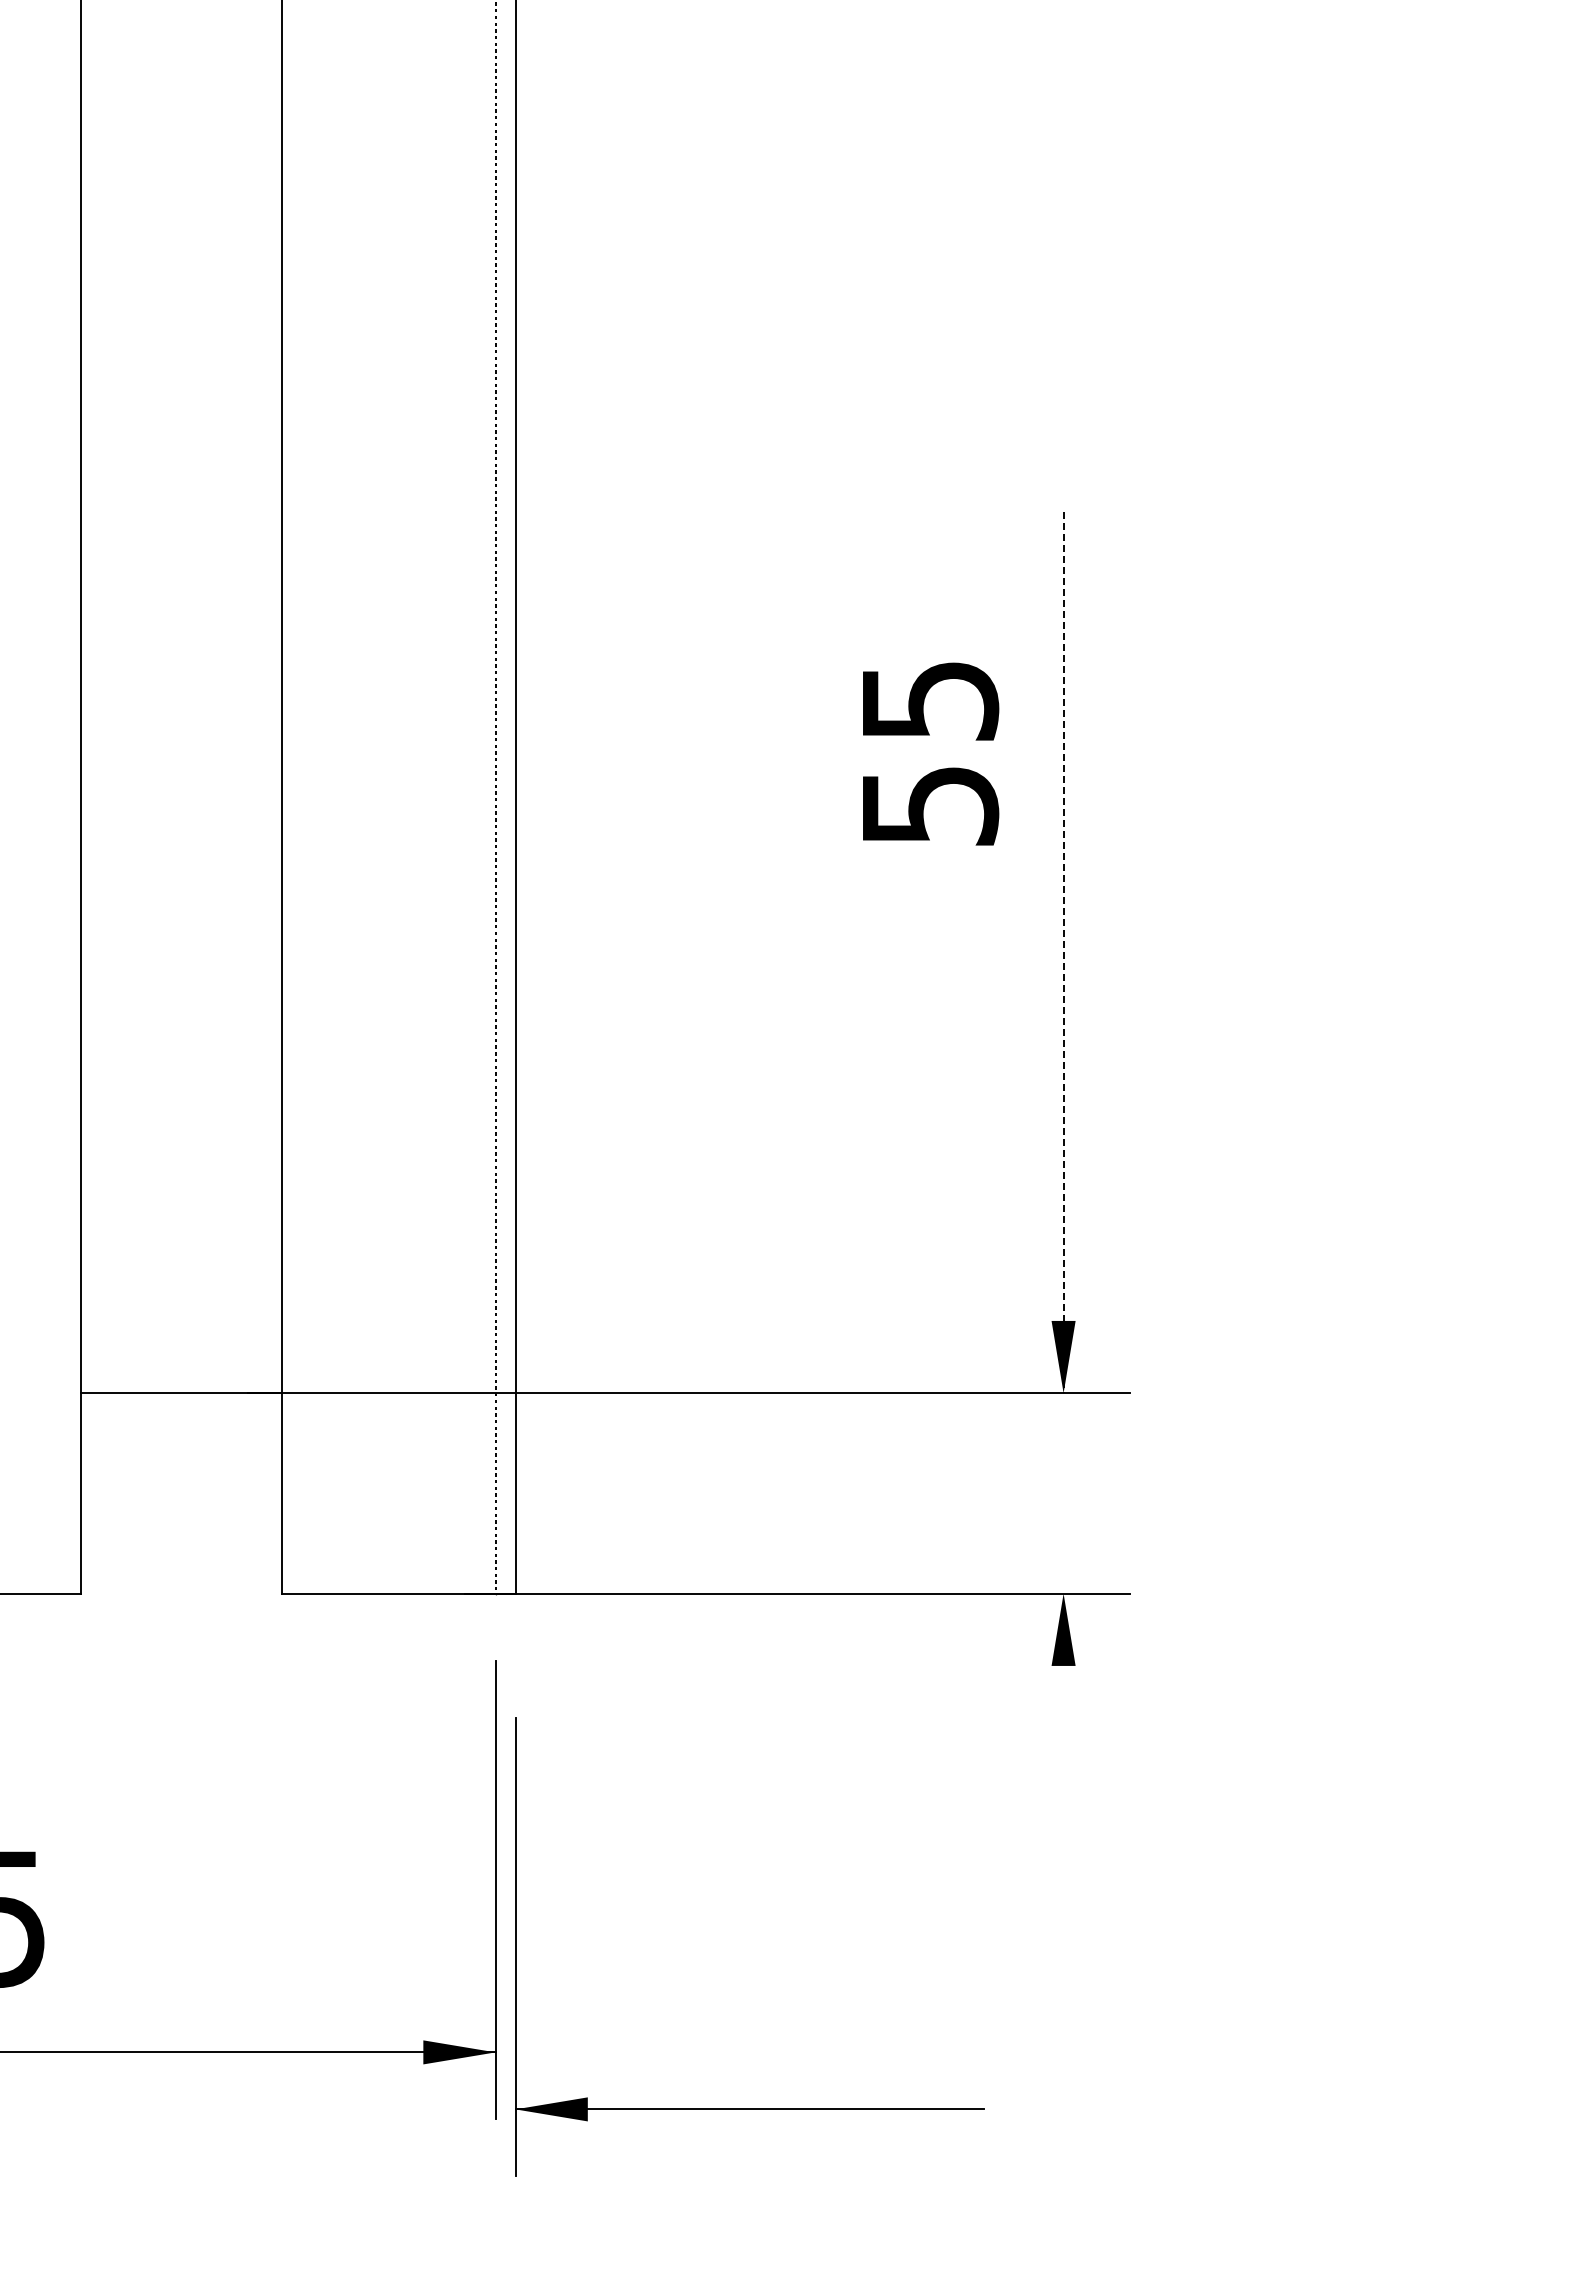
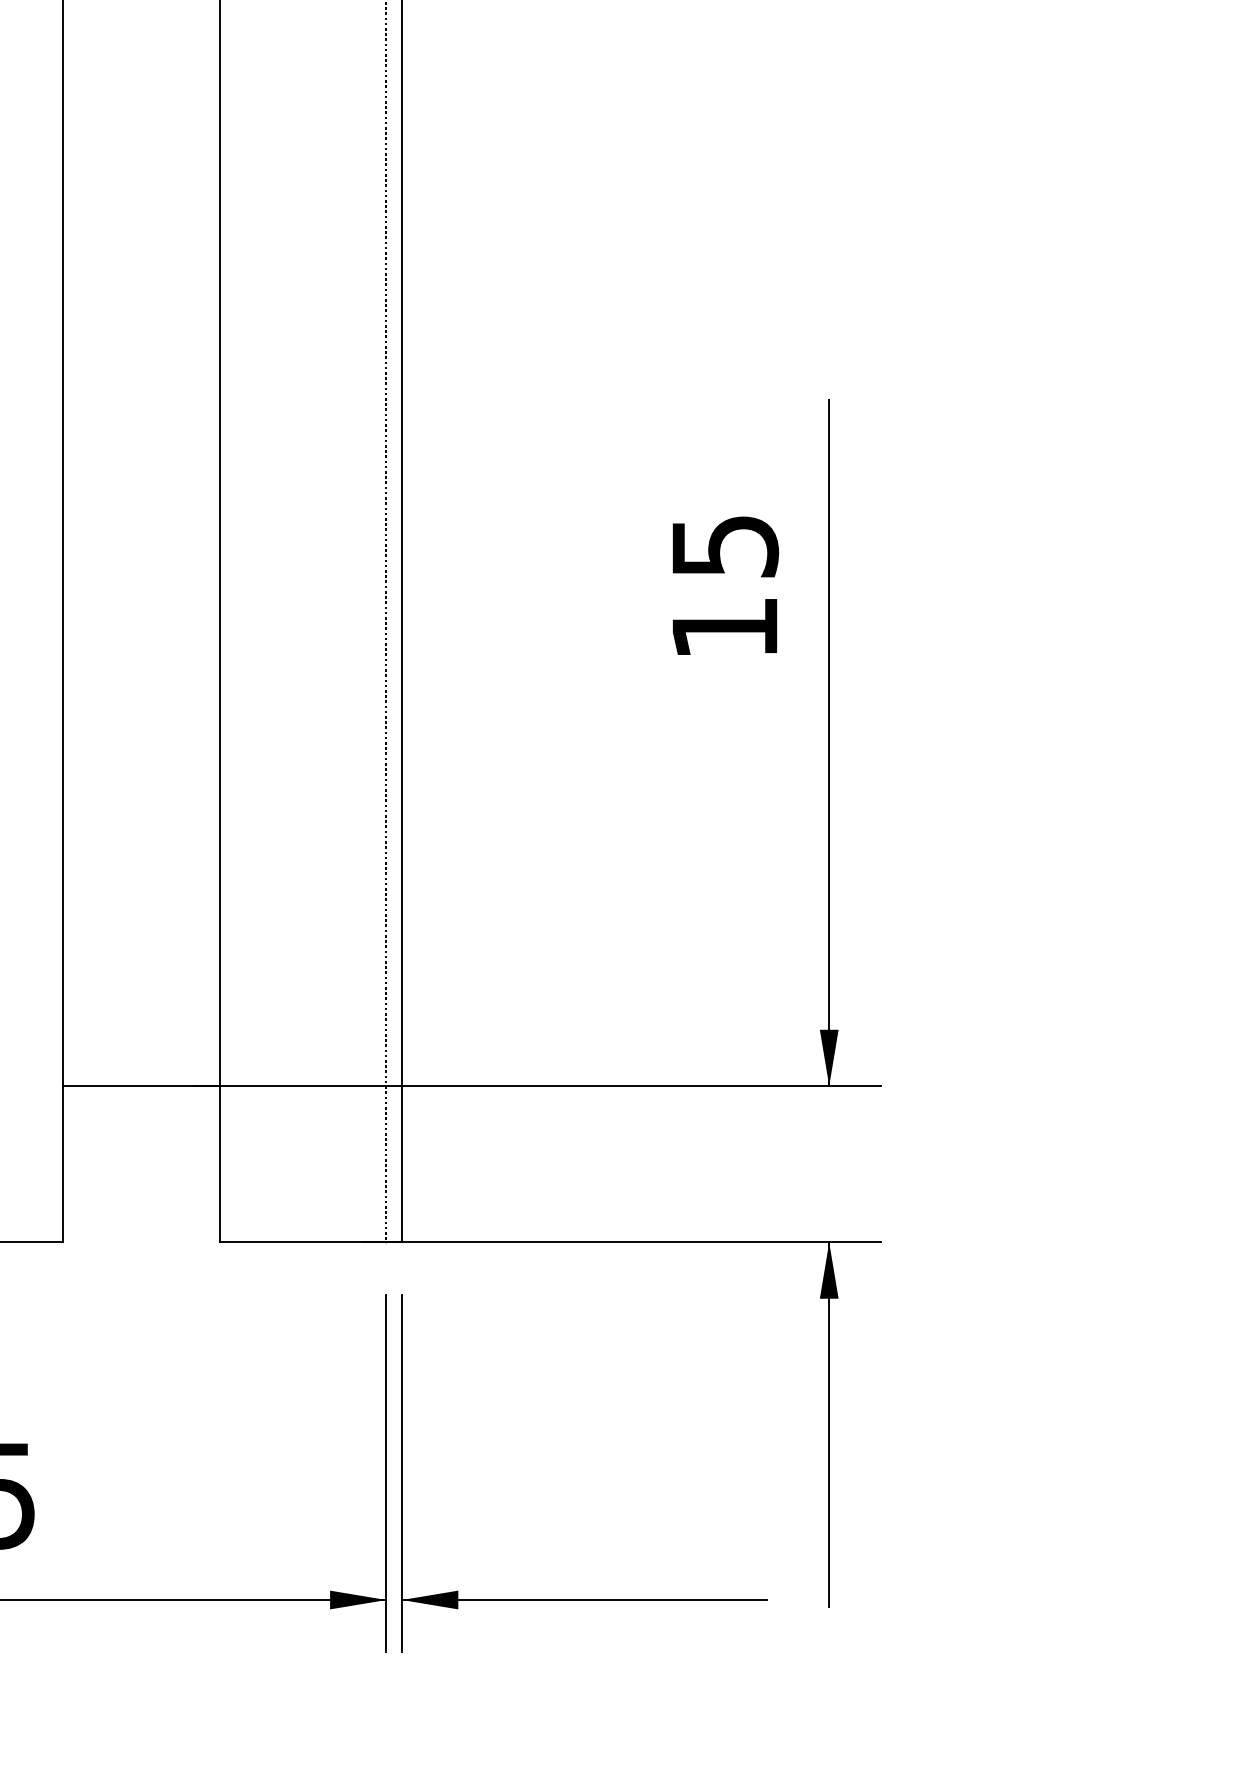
text: (931, 806) -> (726, 628), 55 -> 15
line: (1063, 953) -> (829, 743), dashed -> solid
line: (1063, 1827) -> (829, 1424), added
part: (749, 2108) -> (584, 1599), moved

